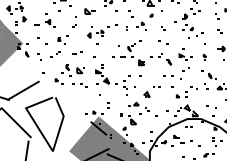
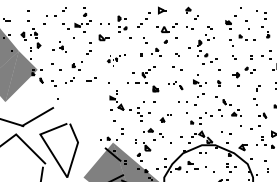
part: (44, 20) -> (58, 46), size x0.7
part: (102, 34) -> (116, 60), size x0.6
part: (161, 59) -> (175, 85), size x0.7
part: (71, 75) -> (85, 101), removed
part: (151, 92) -> (165, 118), size x0.7

